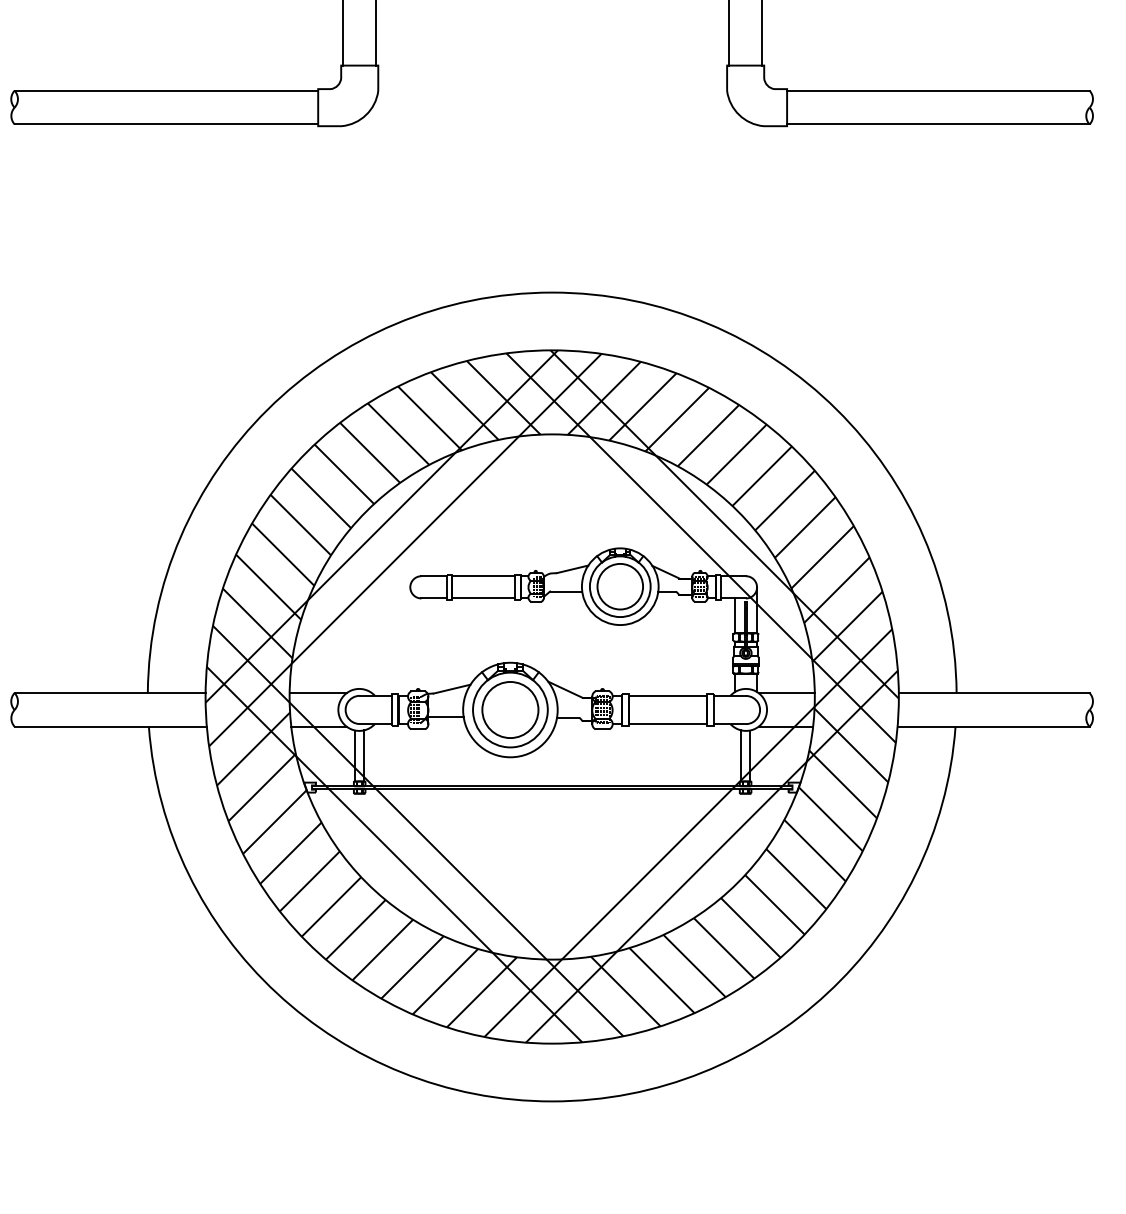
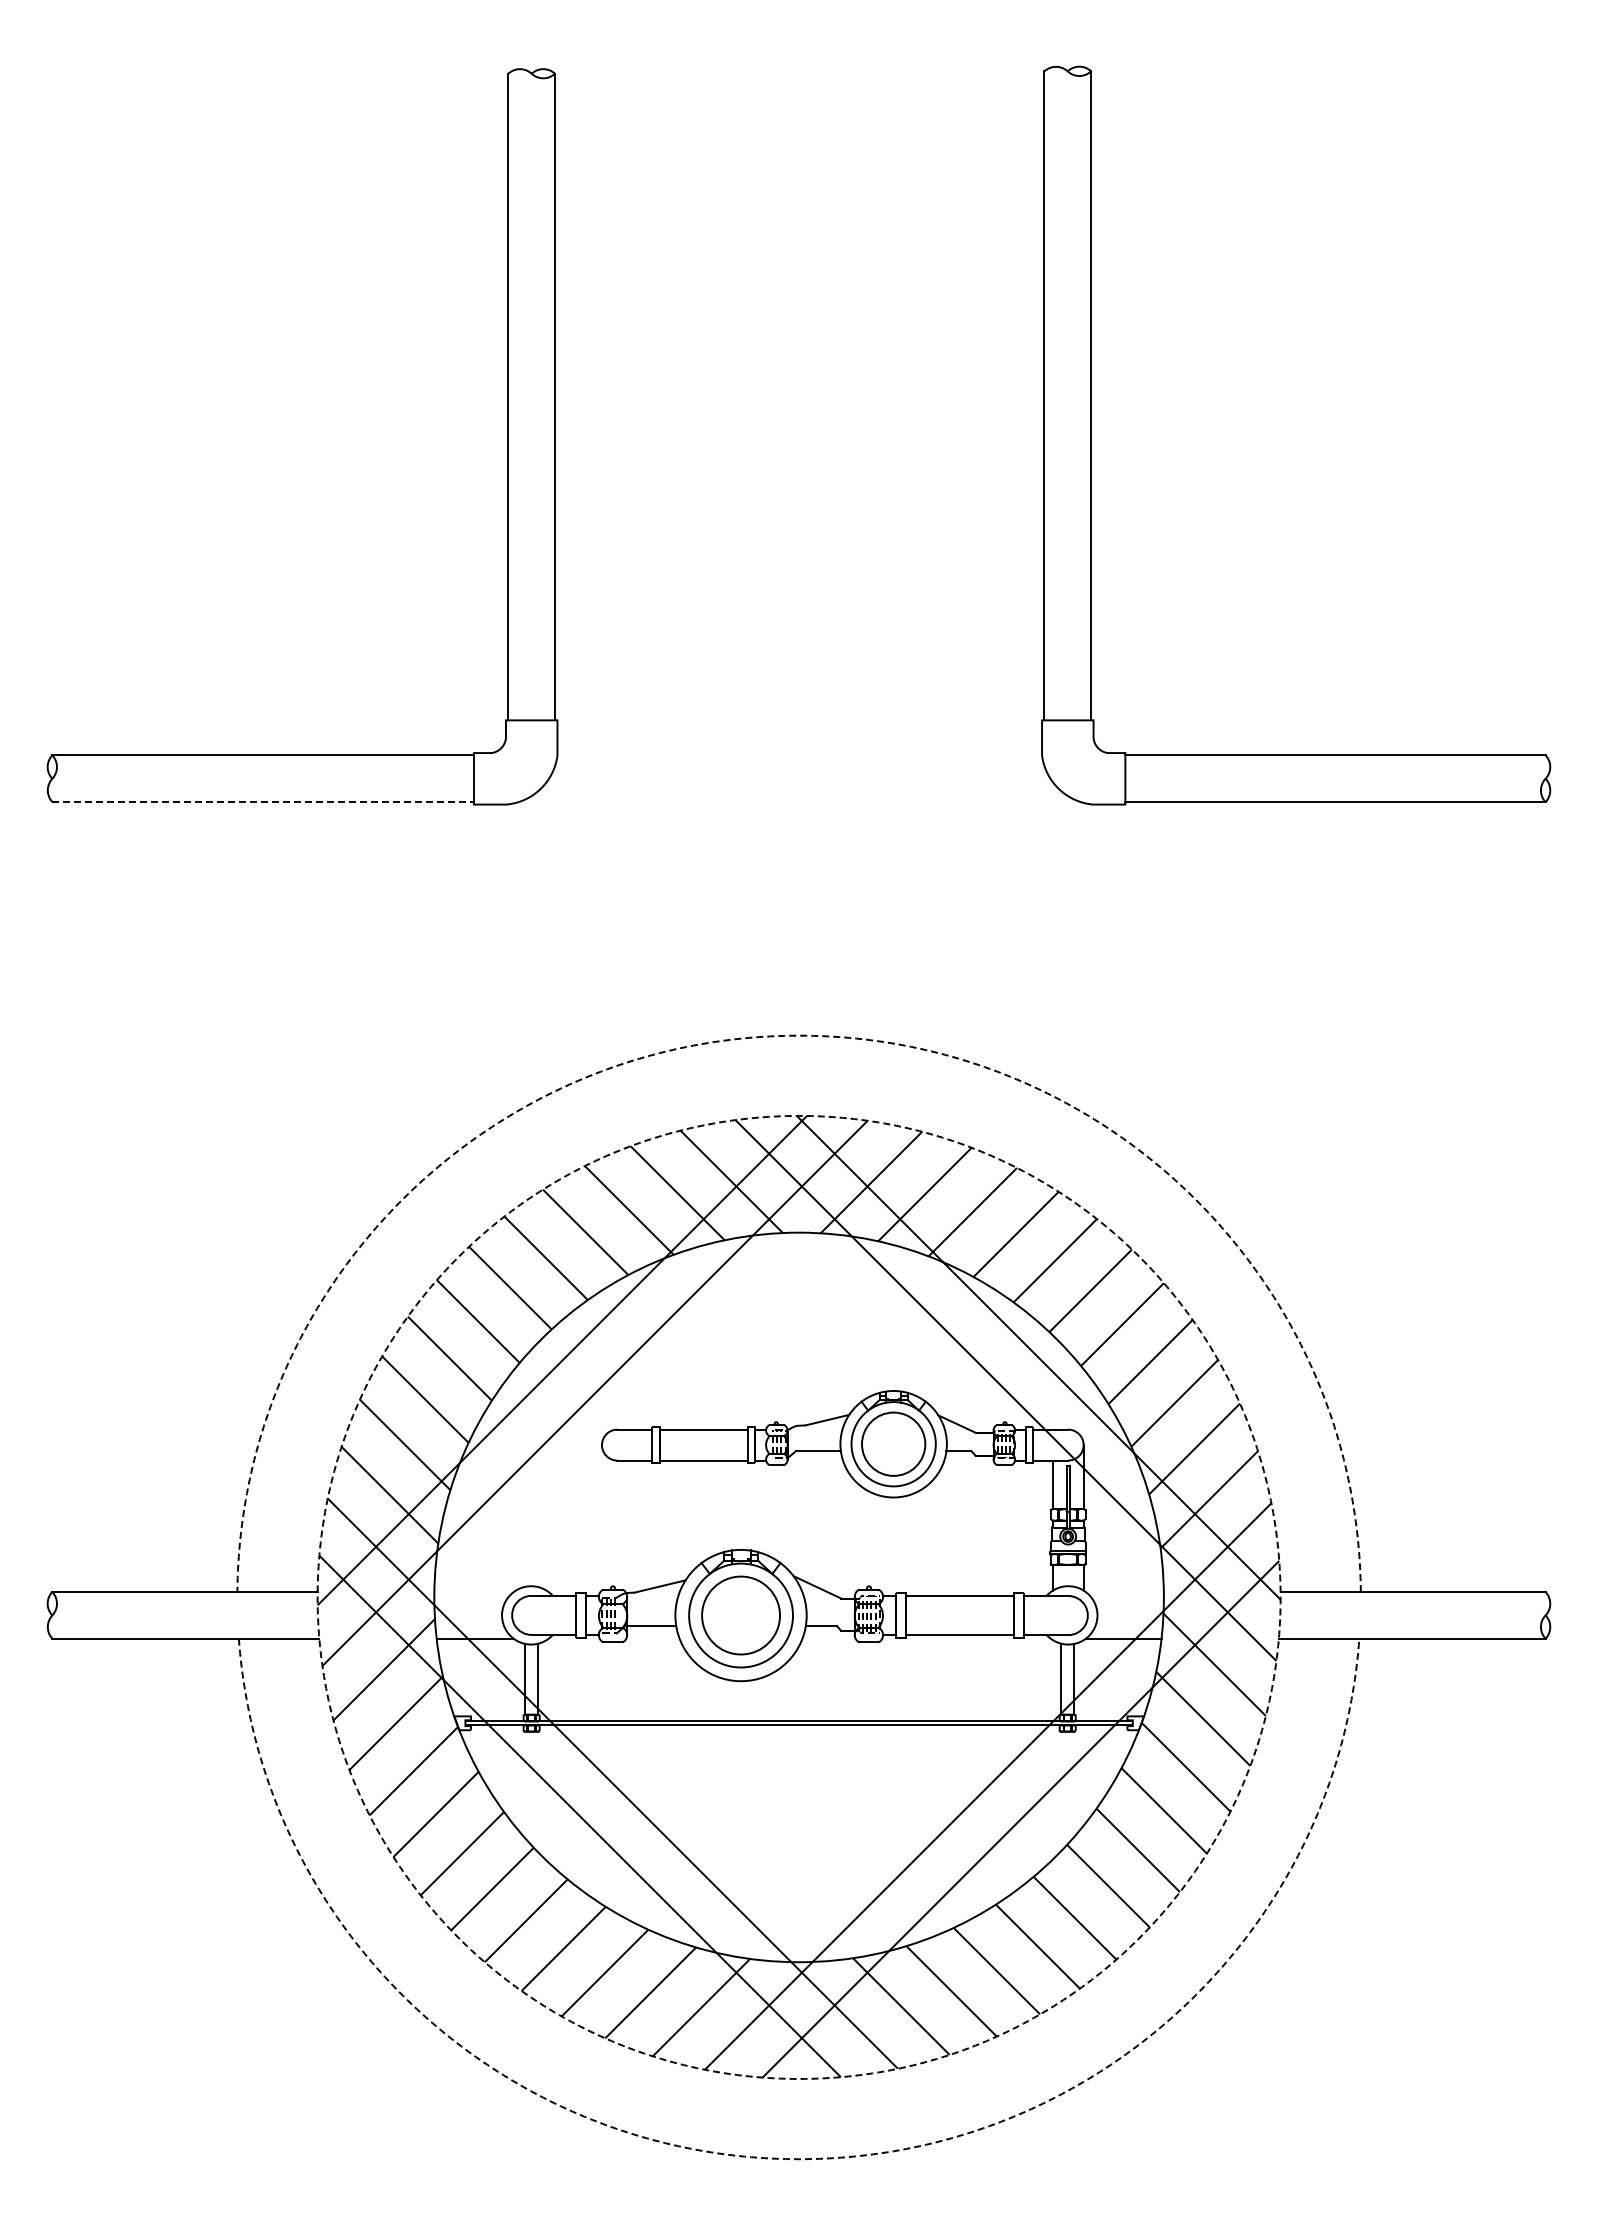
line: (166, 124) -> (263, 802), solid -> dashed
arc: (552, 292) -> (799, 1035), solid -> dashed
line: (317, 693) -> (473, 1592), removed
line: (786, 693) -> (1124, 1592), removed
circle: (551, 696) -> (798, 1596), solid -> dashed
arc: (552, 1101) -> (799, 2159), solid -> dashed

